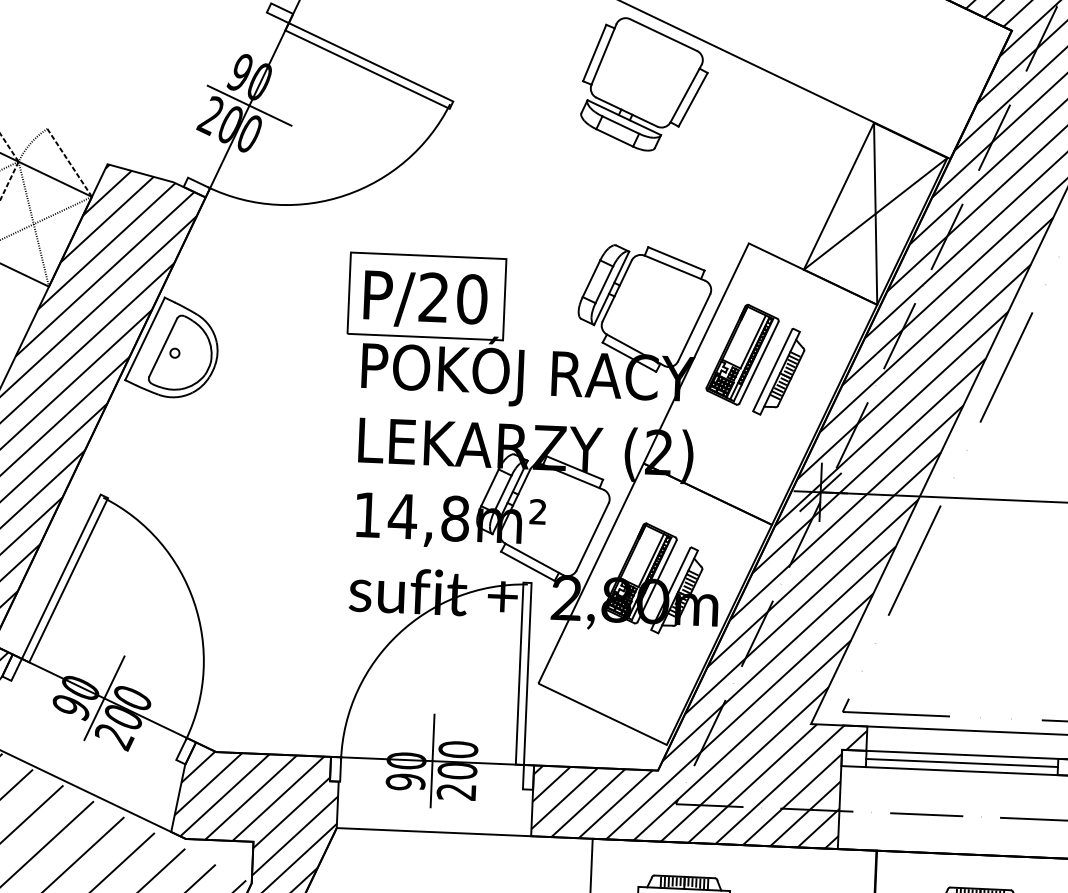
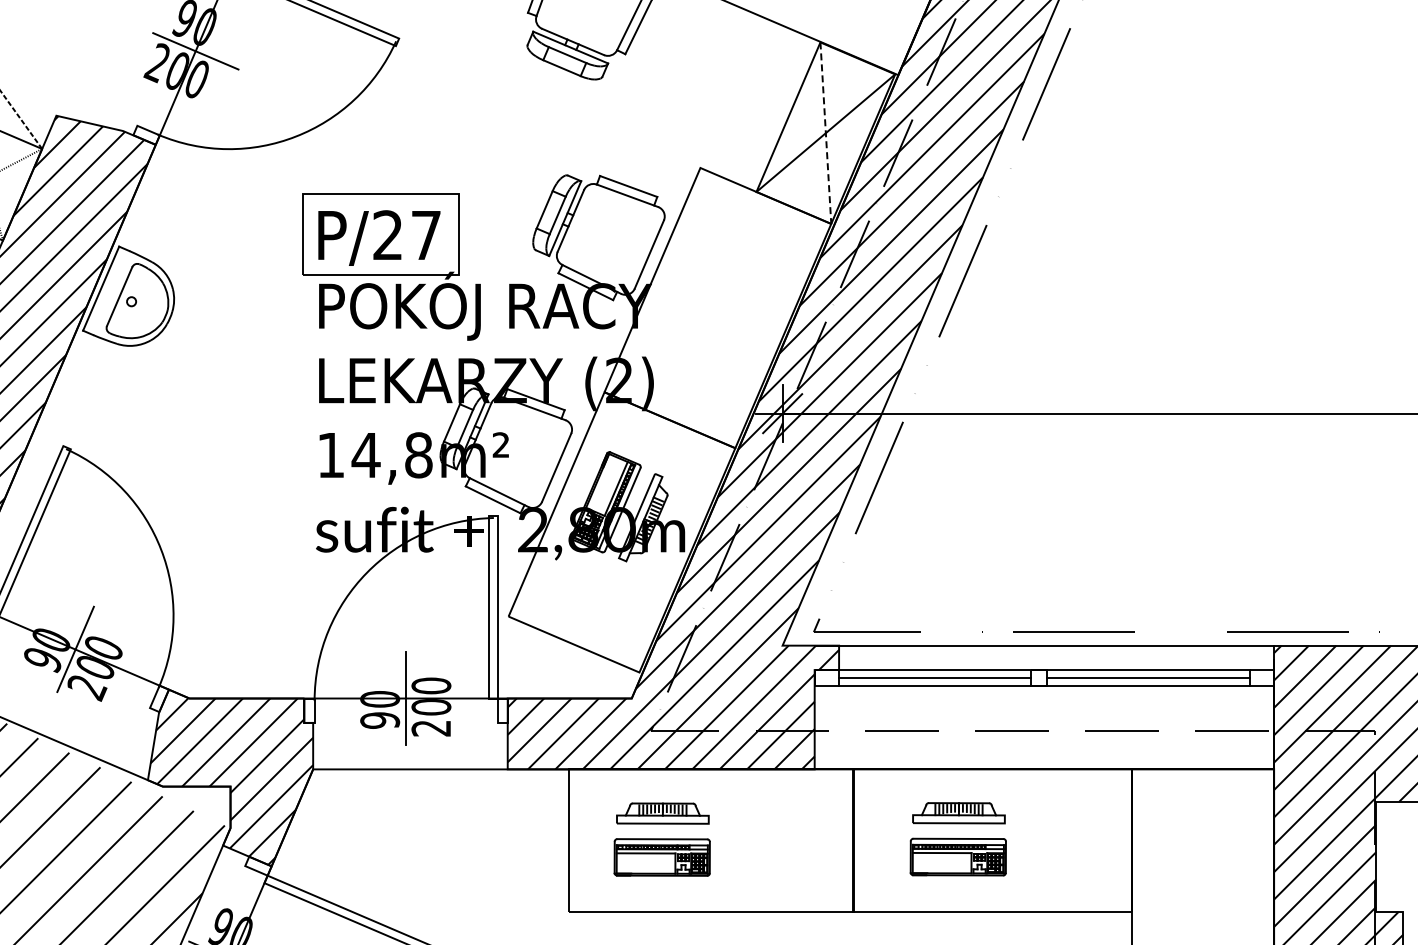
line: (875, 214) -> (825, 133), solid -> dashed
text: (472, 299) -> (426, 235), P/20 -> P/27
part: (756, 359) -> (712, 283), removed

